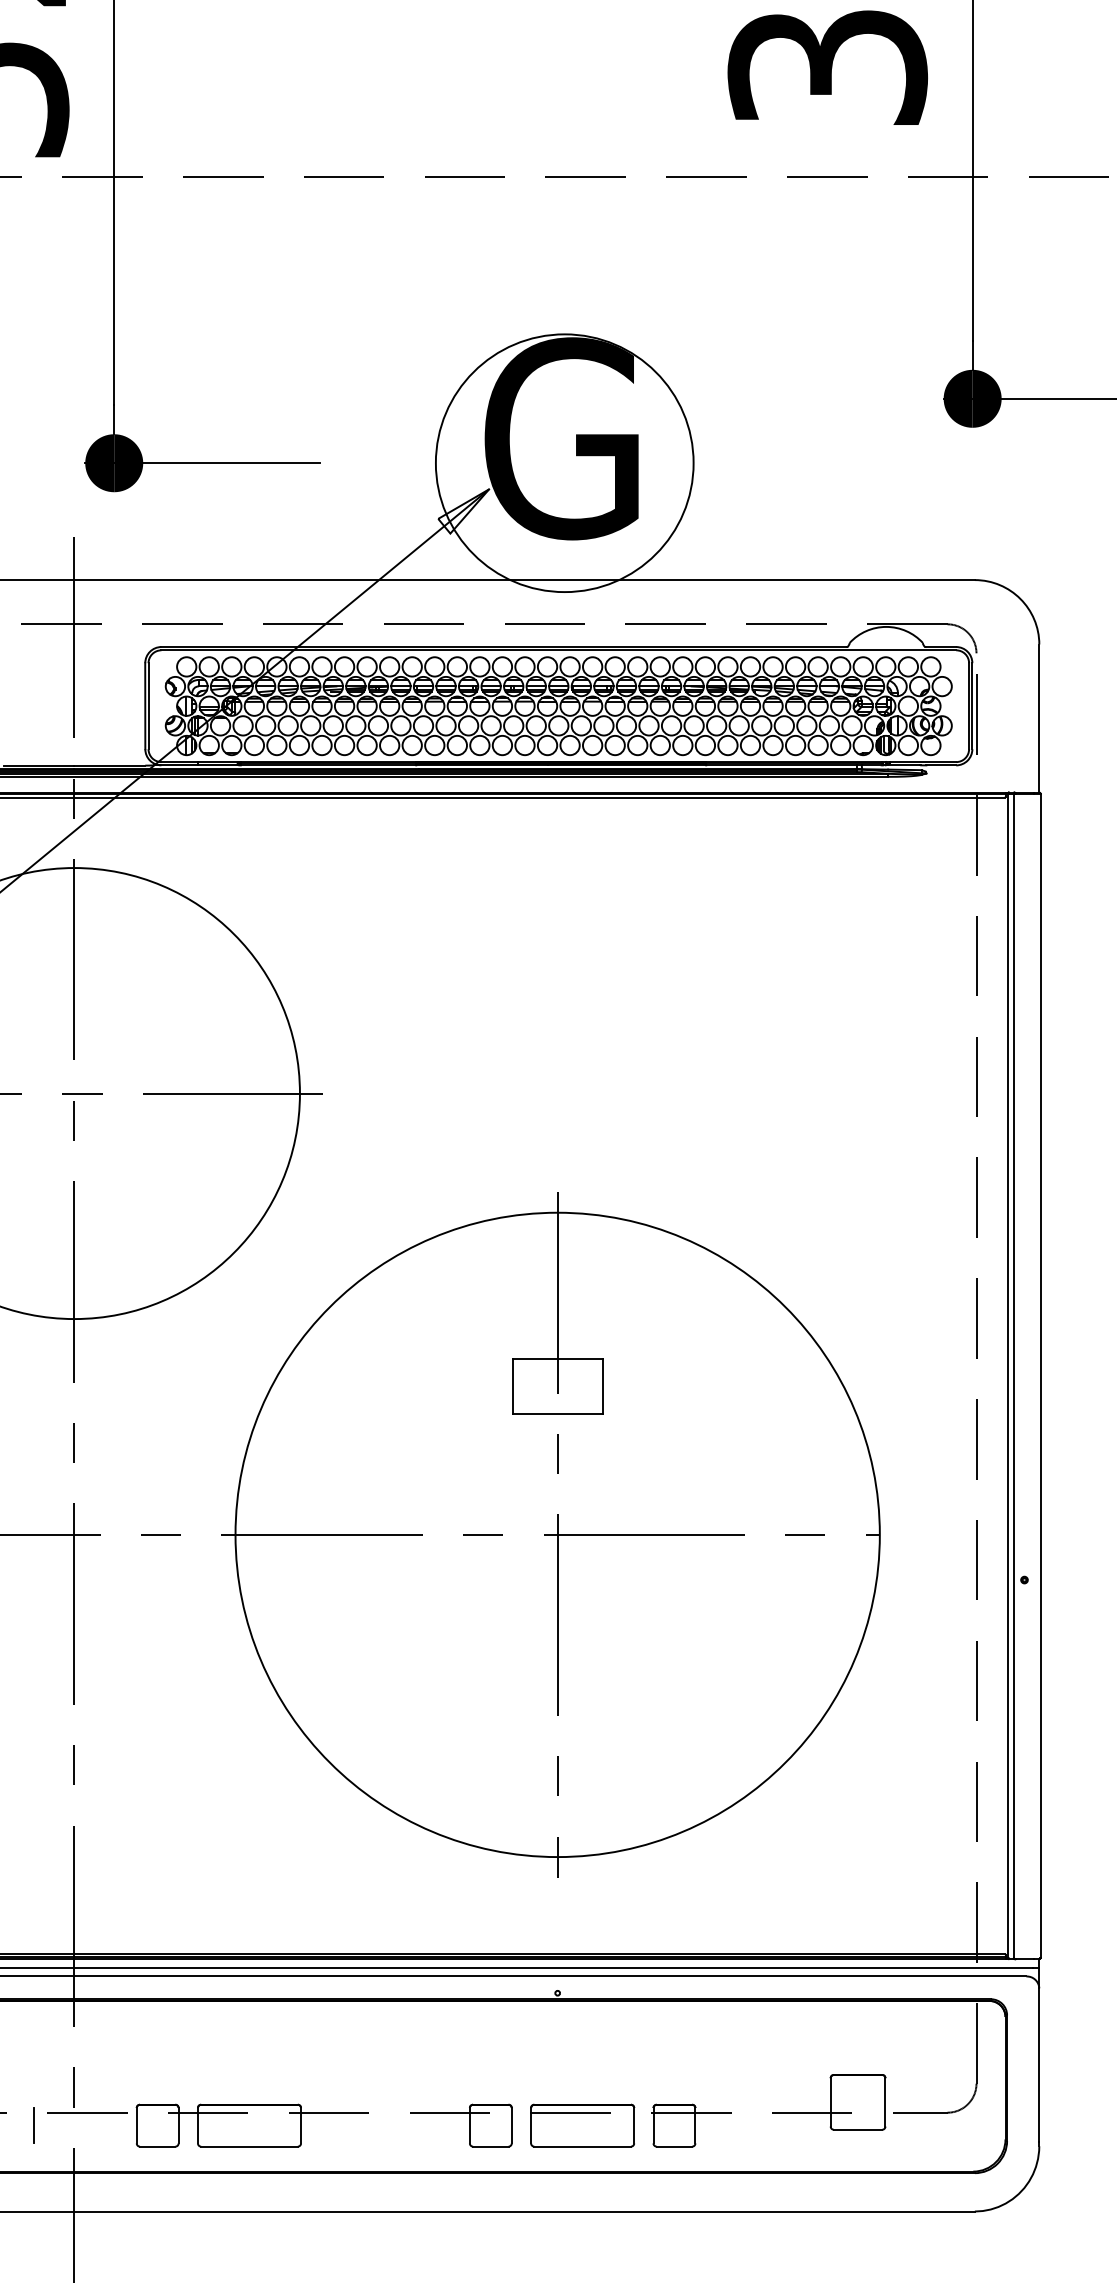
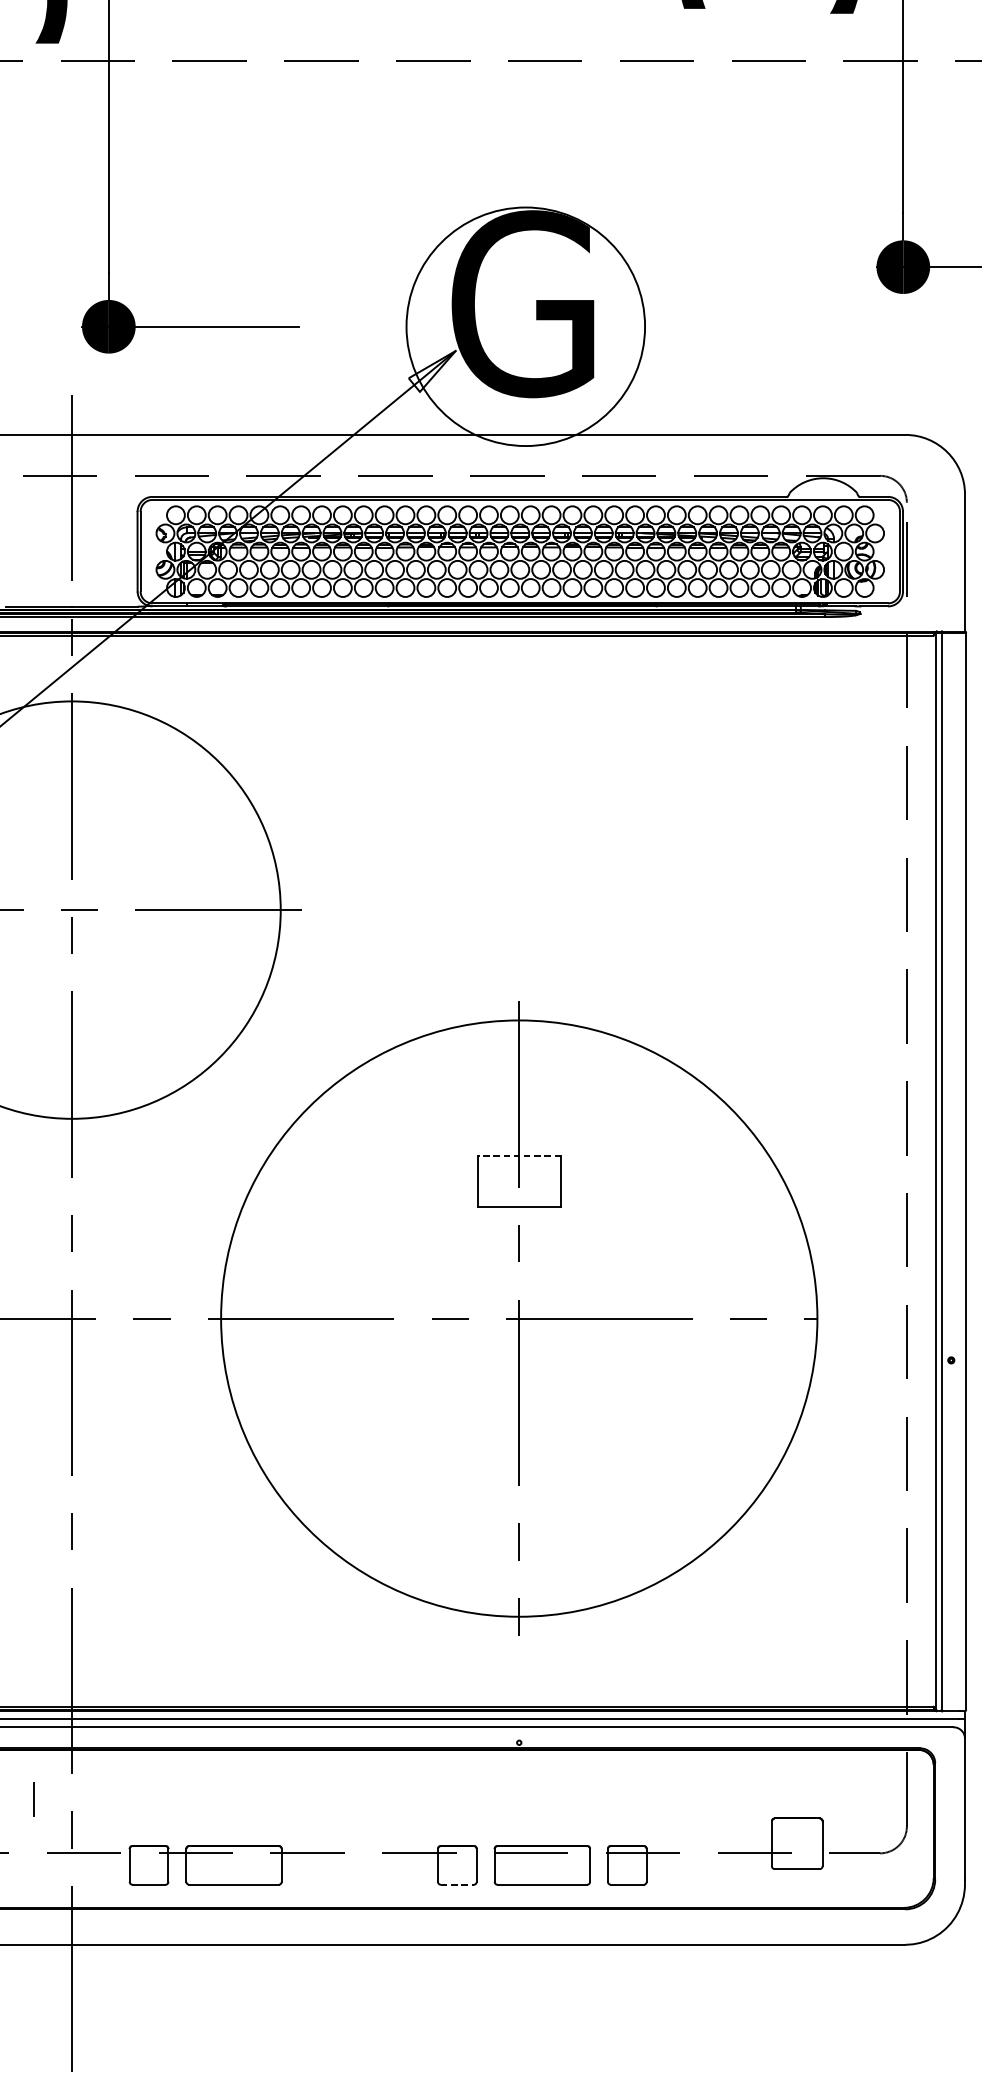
line: (557, 1359) -> (519, 1156), solid -> dashed
line: (33, 2125) -> (34, 1799), moved
line: (490, 2146) -> (457, 1884), solid -> dashed

